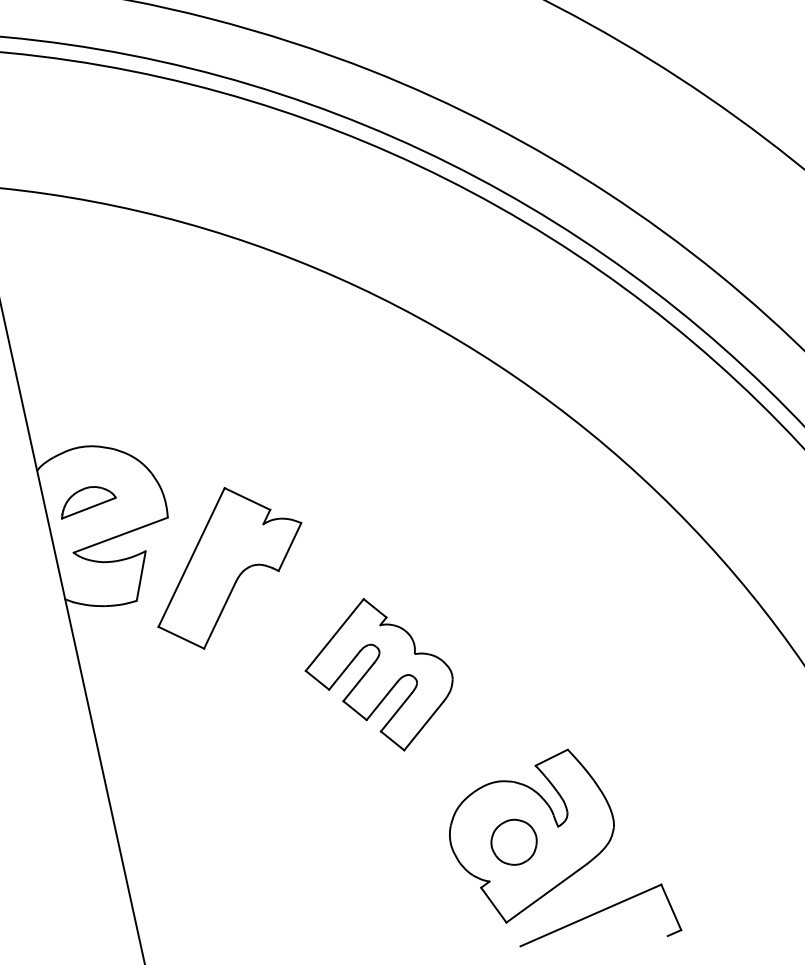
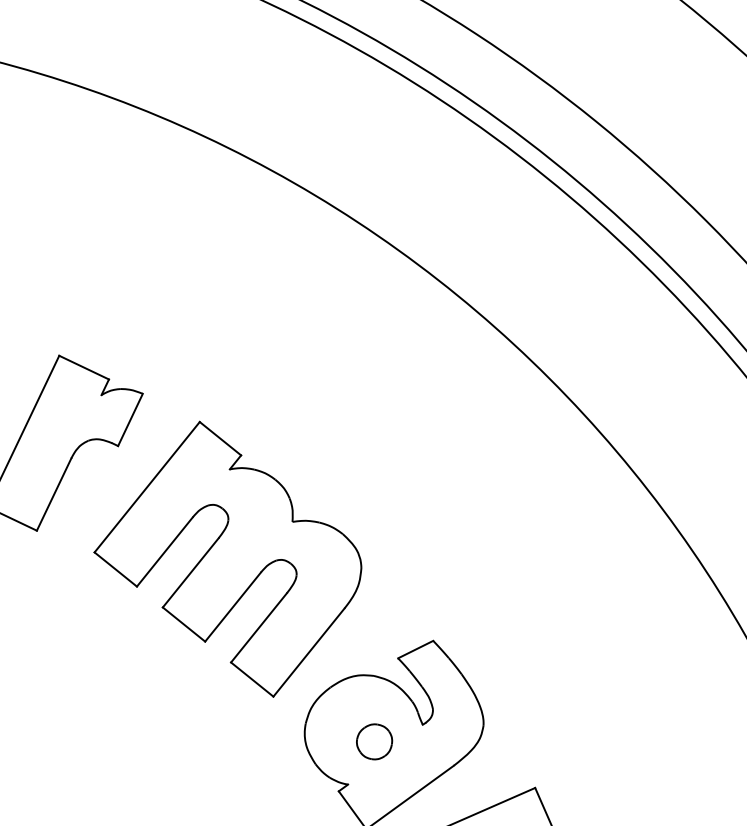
part: (378, 674) -> (226, 558), size x1.67
part: (513, 842) -> (374, 742), size x0.71

